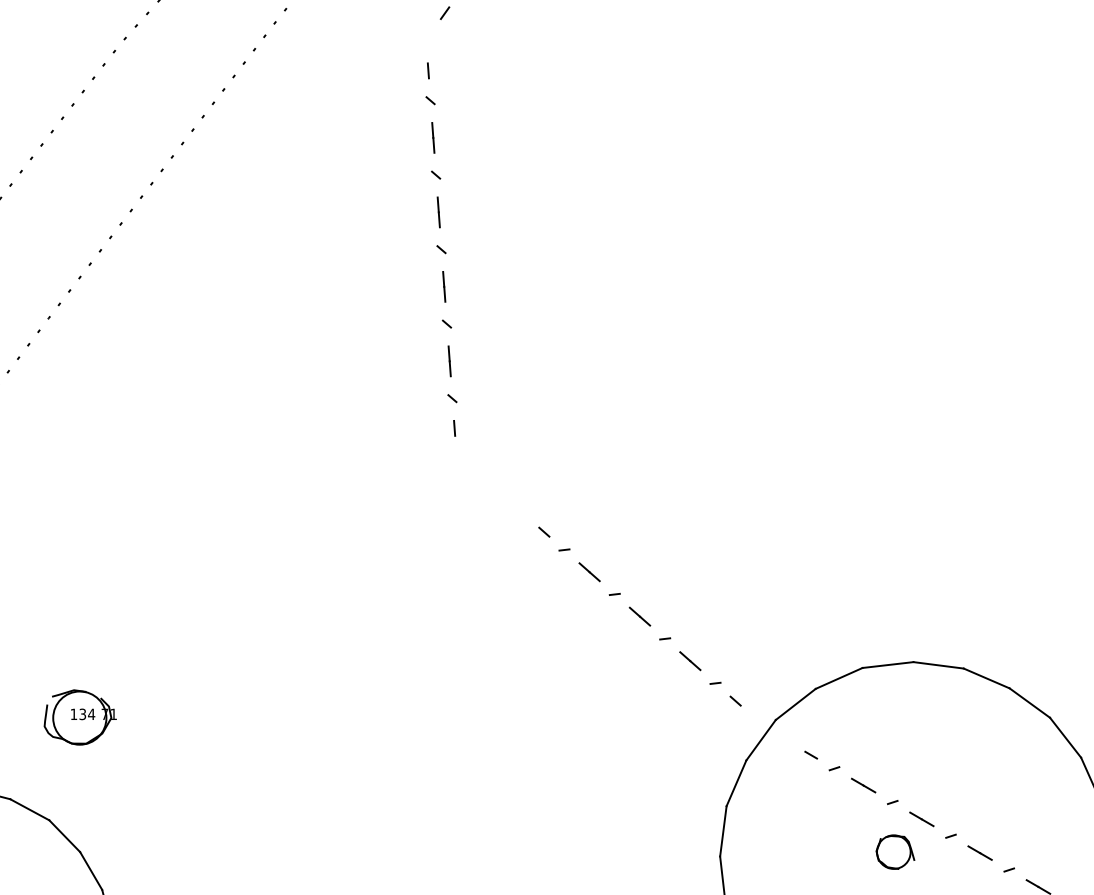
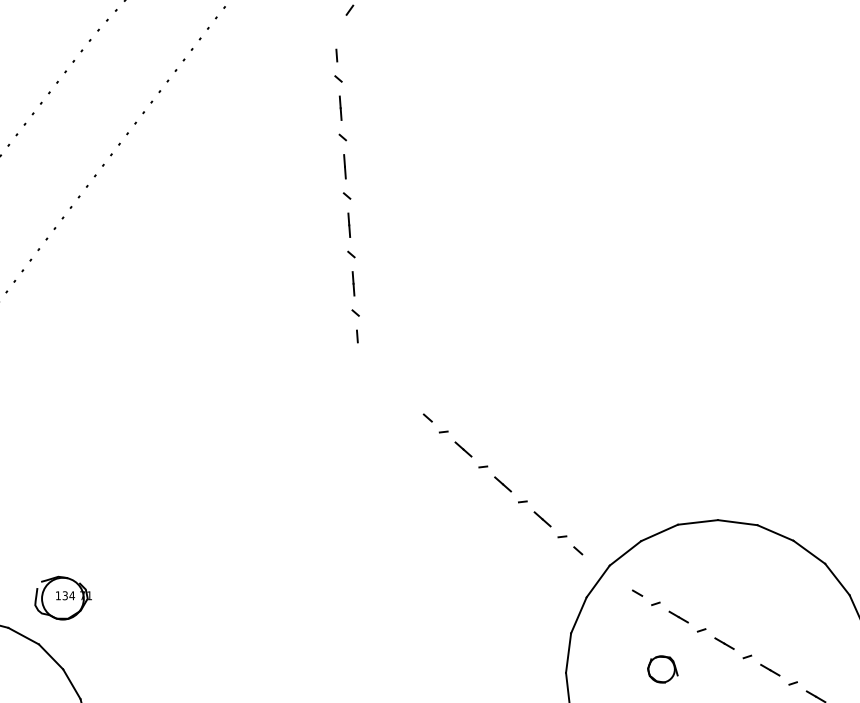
part: (79, 717) -> (62, 598), moved
part: (895, 851) -> (662, 668), moved

